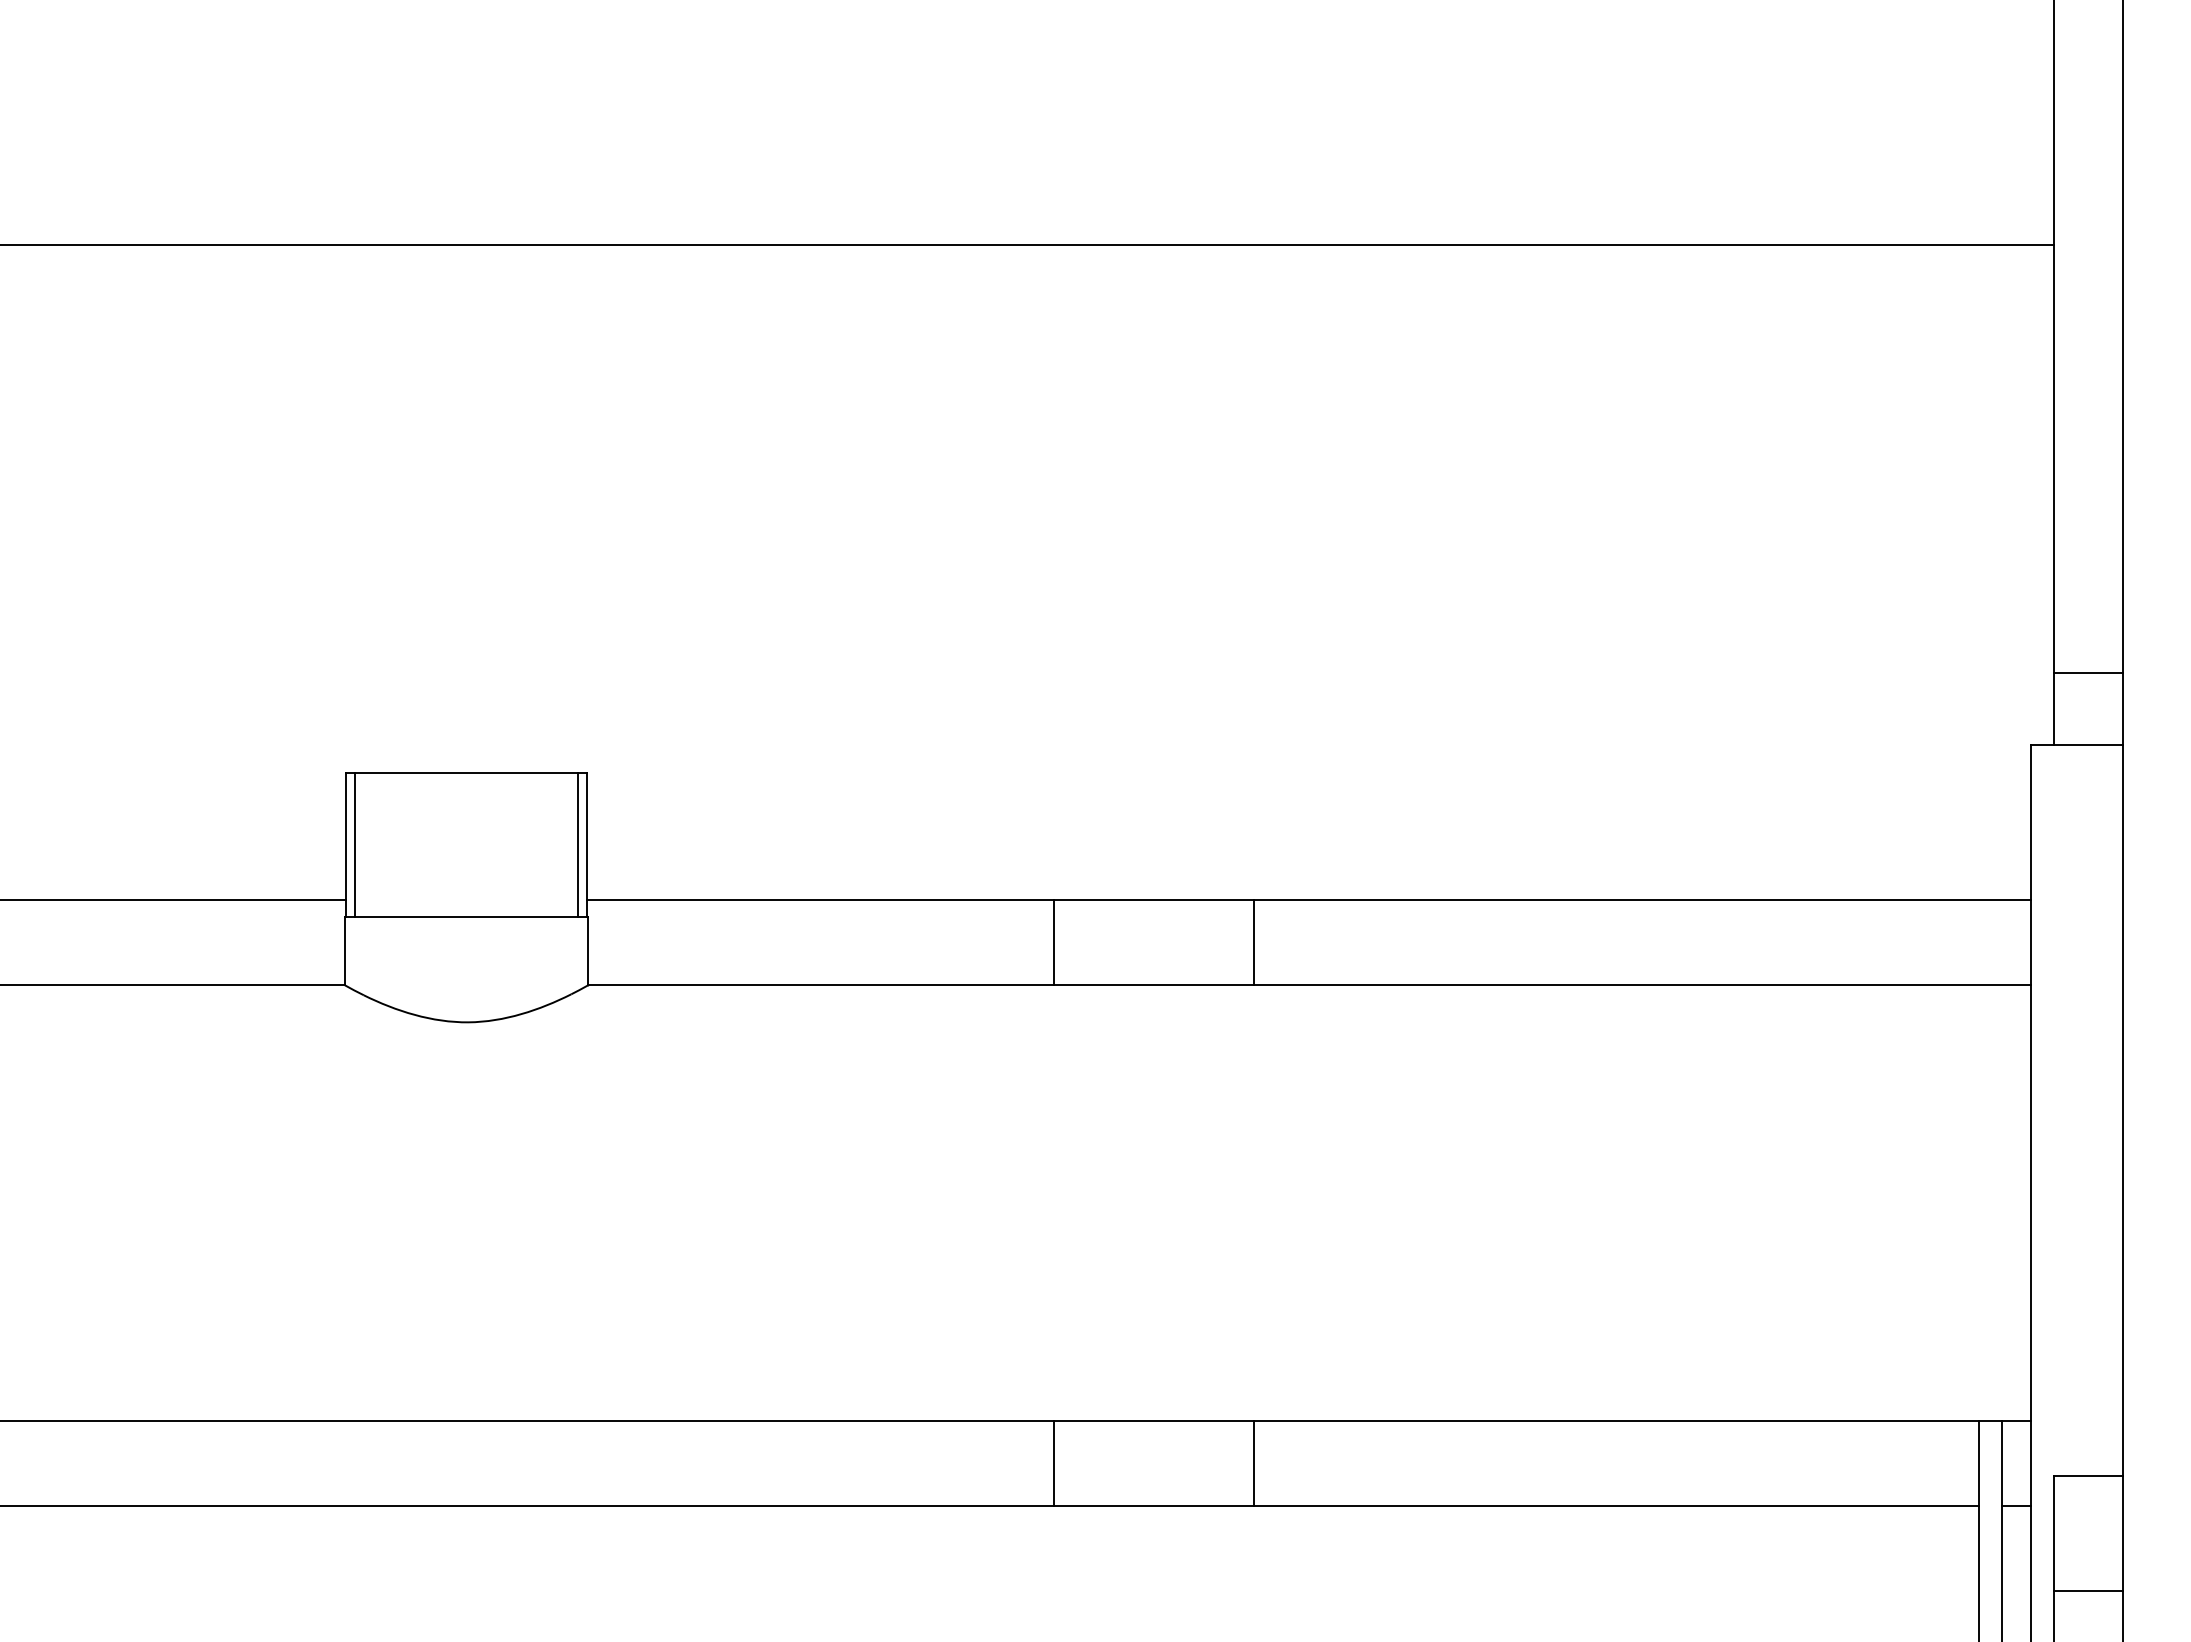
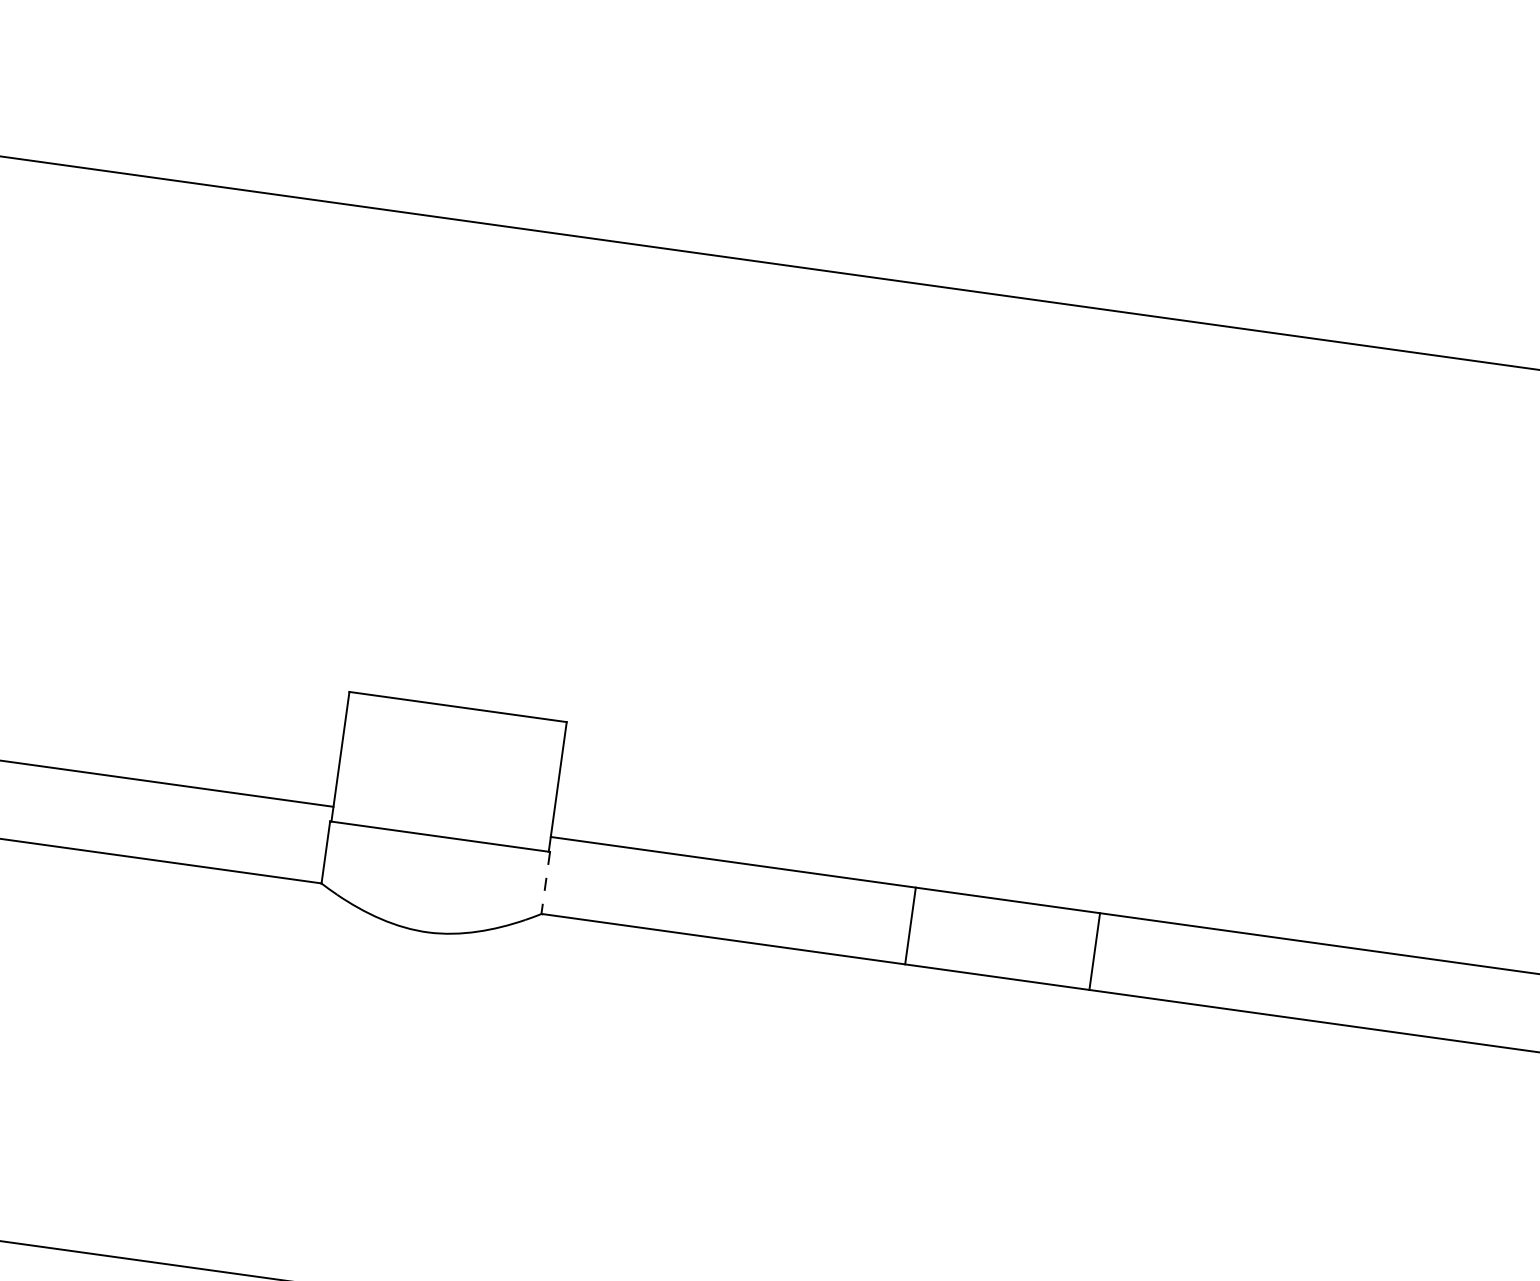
line: (354, 844) -> (347, 757), removed
line: (578, 844) -> (550, 785), removed
line: (1053, 942) -> (910, 925), moved
line: (1254, 942) -> (1094, 951), moved
line: (588, 951) -> (546, 883), solid -> dashed

